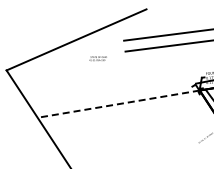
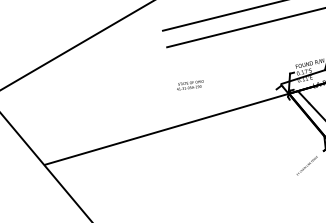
text: (97, 58) -> (189, 85), moved
line: (118, 104) -> (166, 129), dashed -> solid

